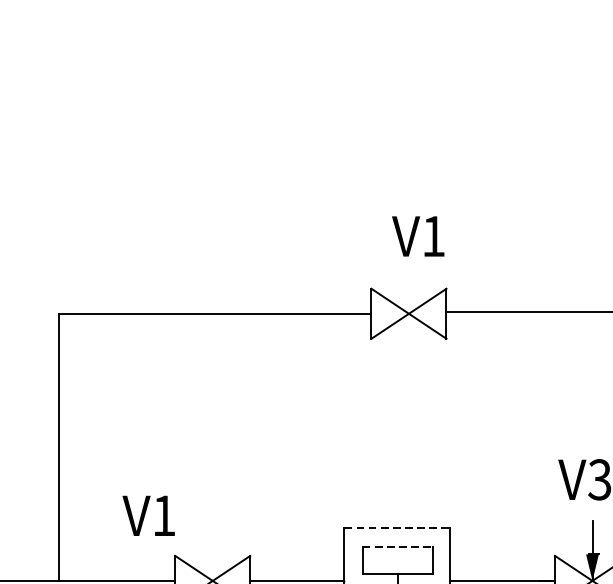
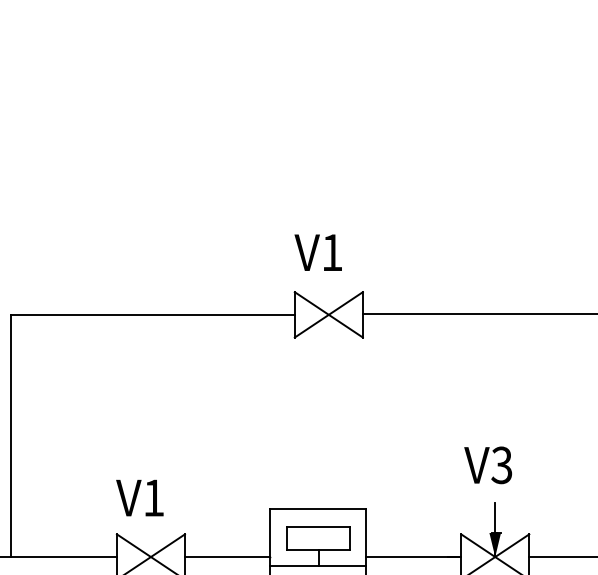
text: (417, 236) -> (317, 252), moved
text: (148, 515) -> (139, 497), moved
line: (397, 528) -> (318, 509), dashed -> solid
line: (397, 547) -> (318, 526), dashed -> solid

